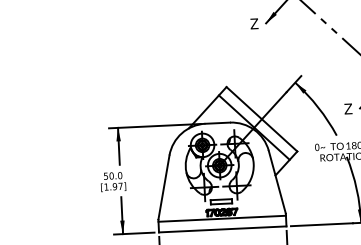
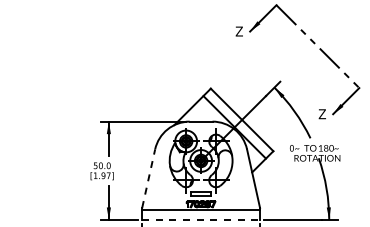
line: (163, 187) -> (148, 178), solid -> dashed
line: (223, 228) -> (201, 219), solid -> dashed

